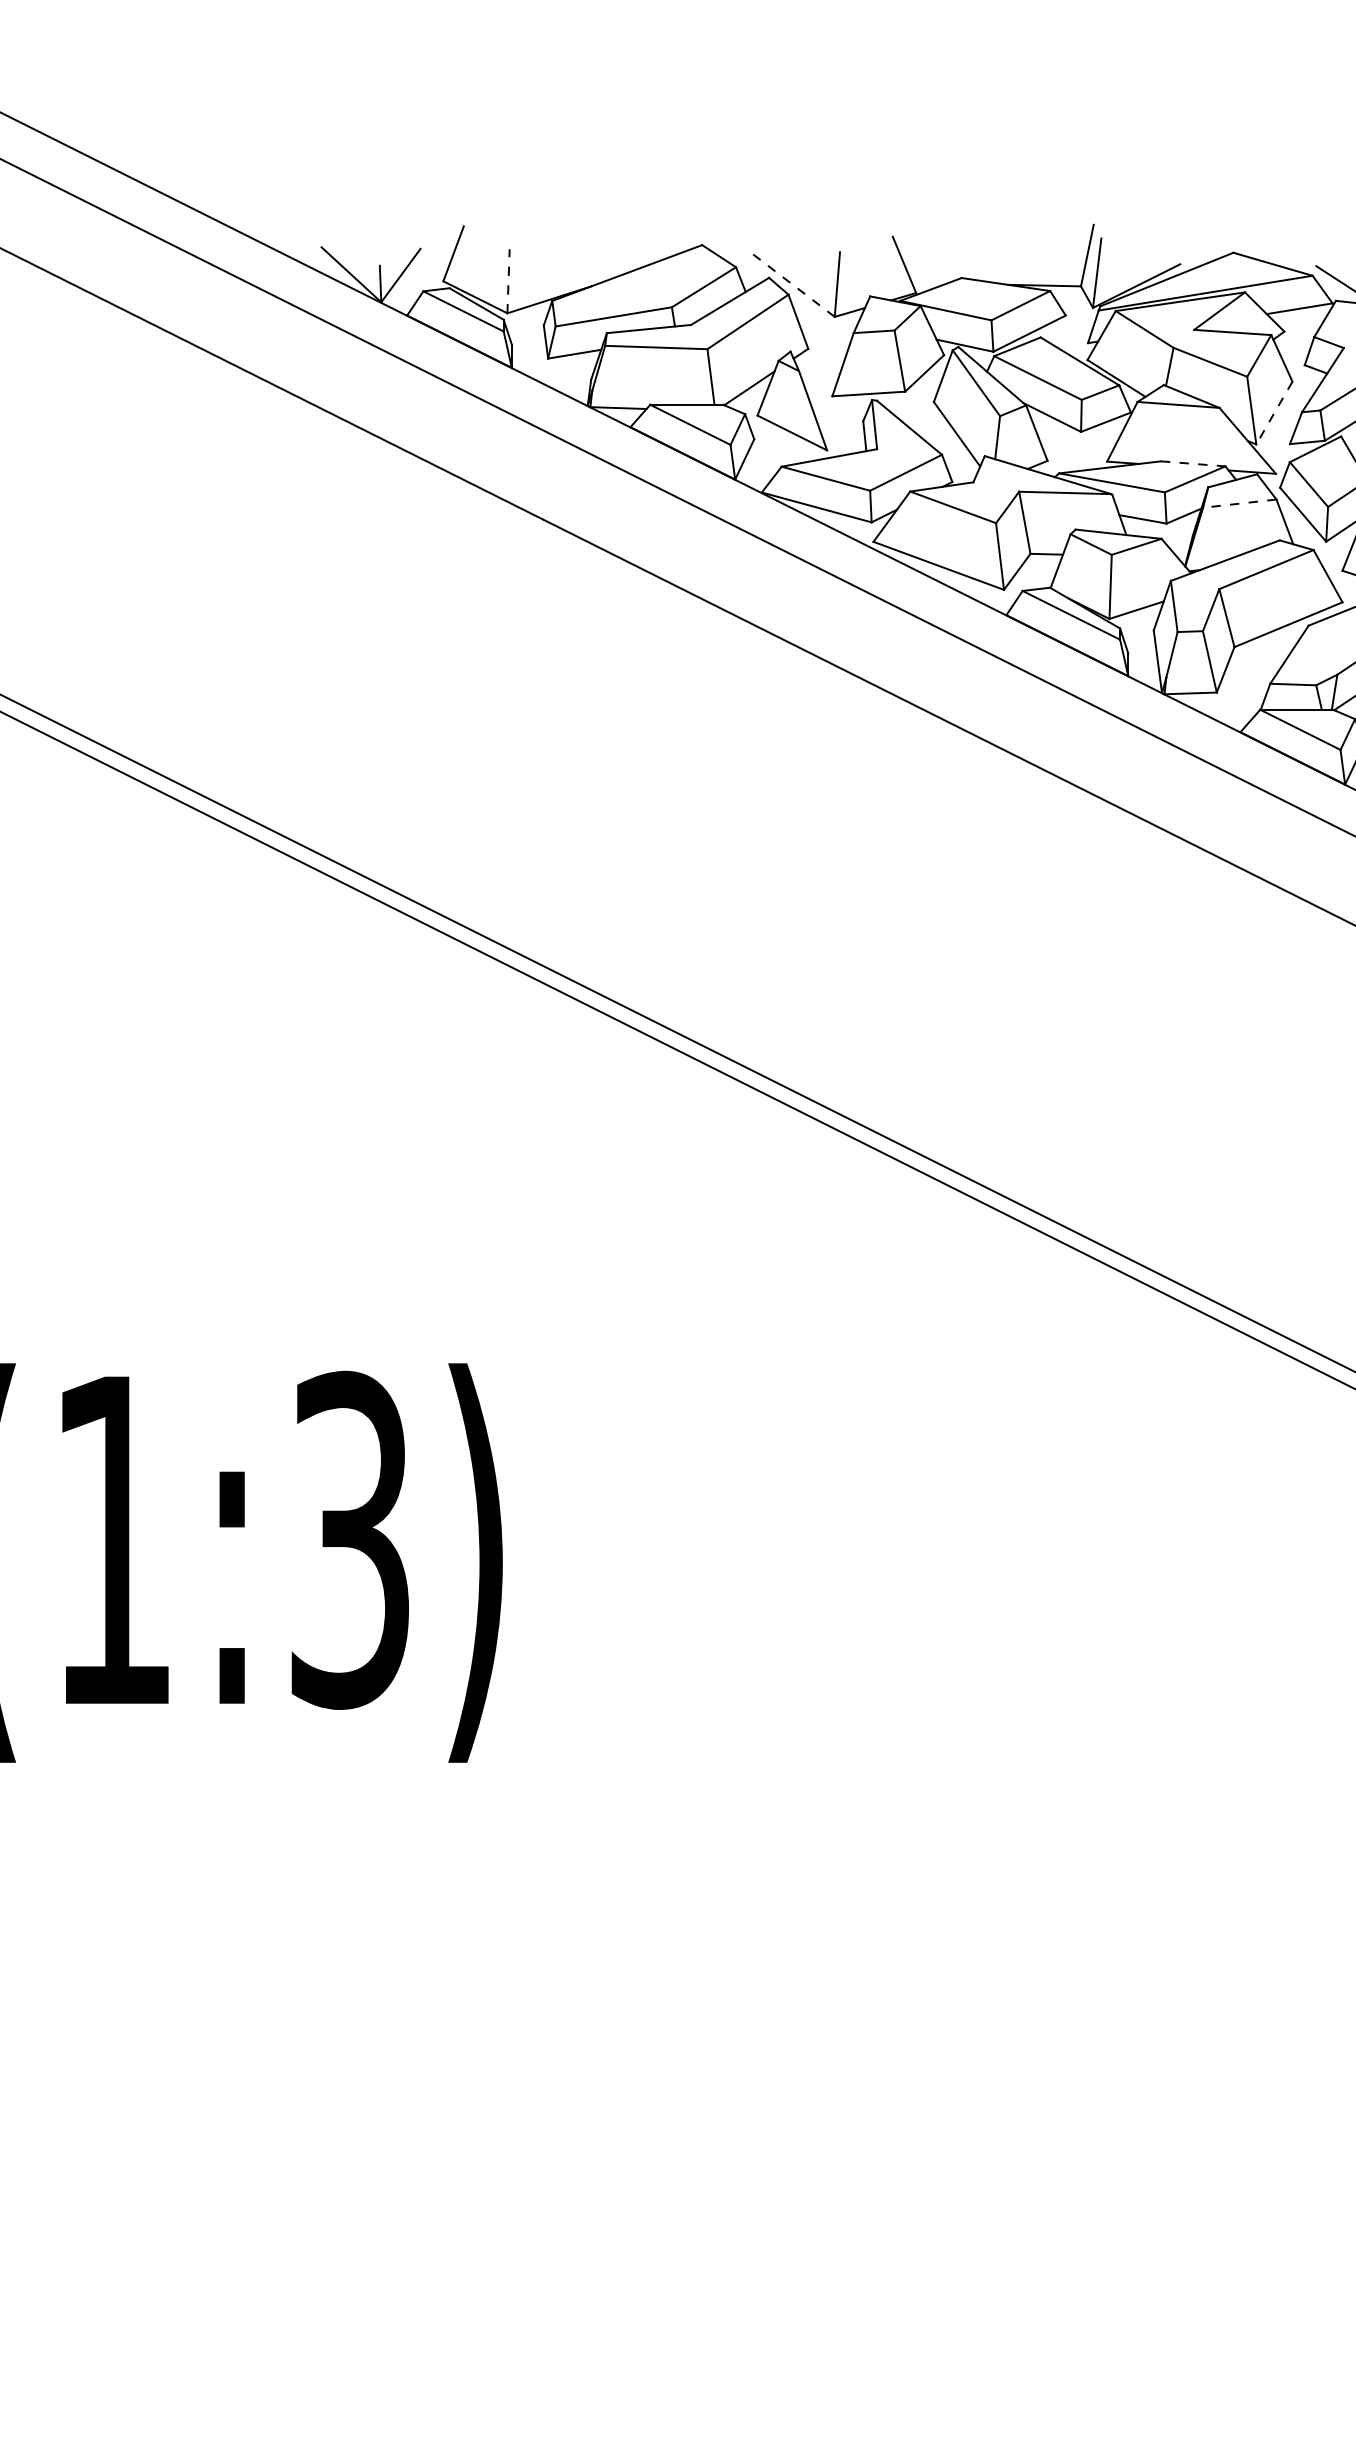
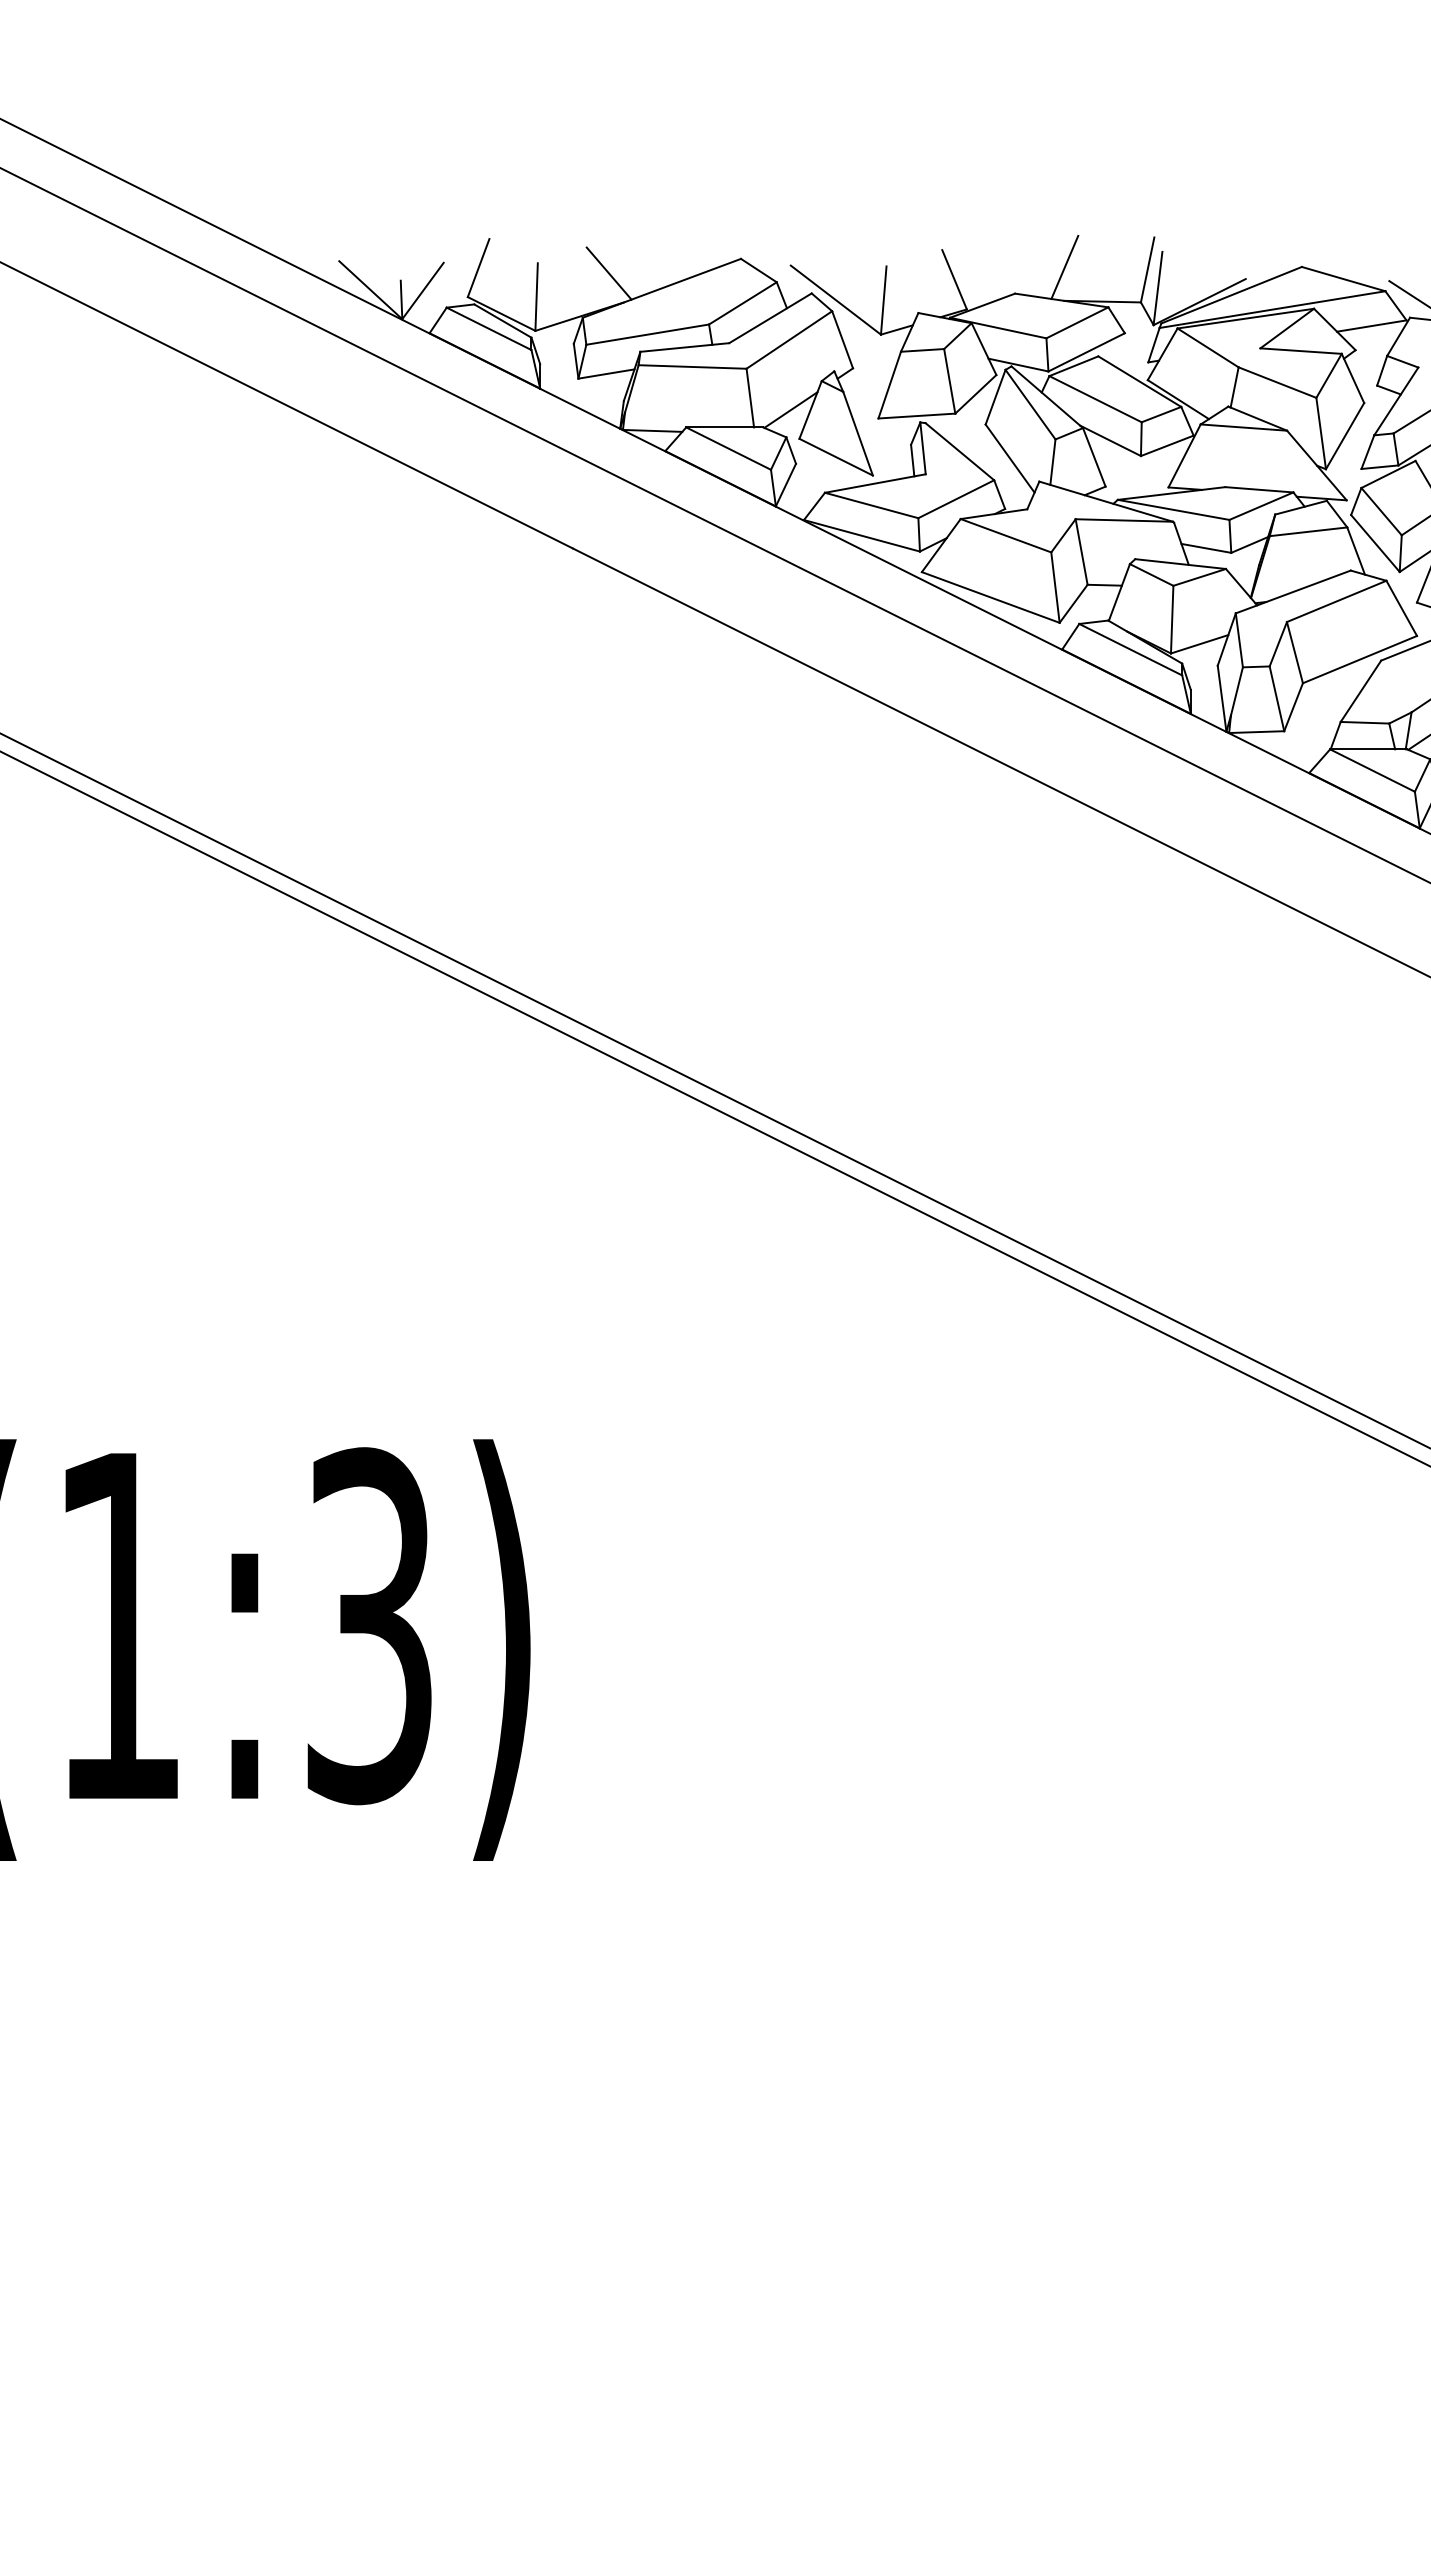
line: (1008, 252) -> (1064, 266), added
line: (576, 258) -> (608, 273), added
line: (508, 281) -> (536, 297), dashed -> solid
line: (791, 284) -> (835, 300), dashed -> solid
line: (1273, 413) -> (1344, 436), dashed -> solid
line: (1193, 463) -> (1259, 489), dashed -> solid
line: (1239, 503) -> (1308, 531), dashed -> solid

